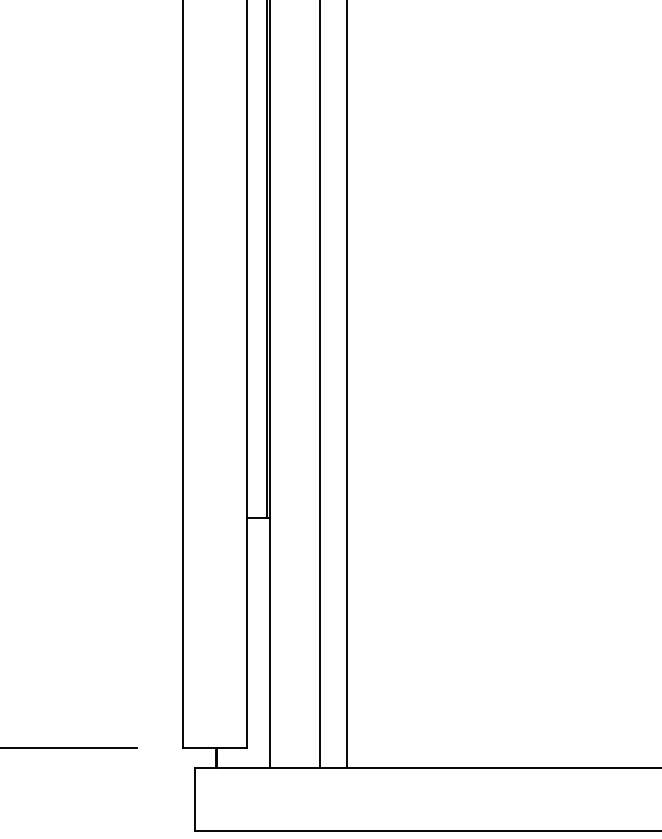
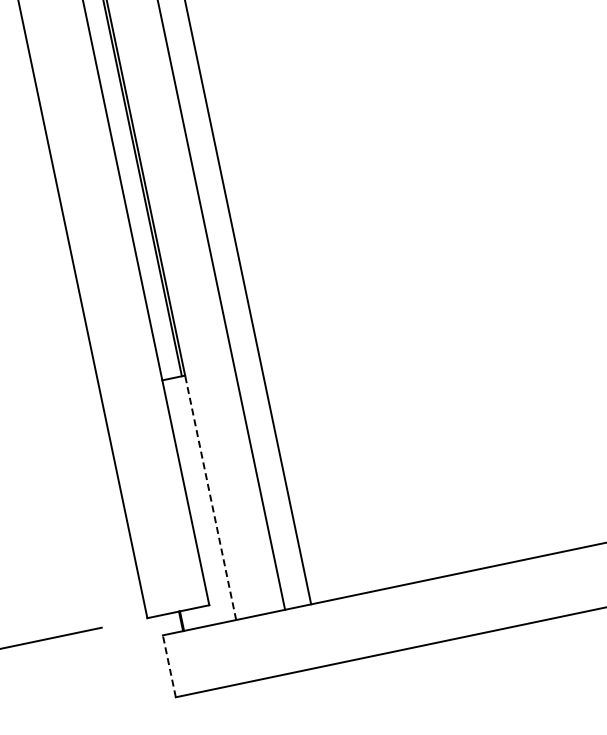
line: (269, 643) -> (210, 498), solid -> dashed
line: (195, 799) -> (169, 665), solid -> dashed

